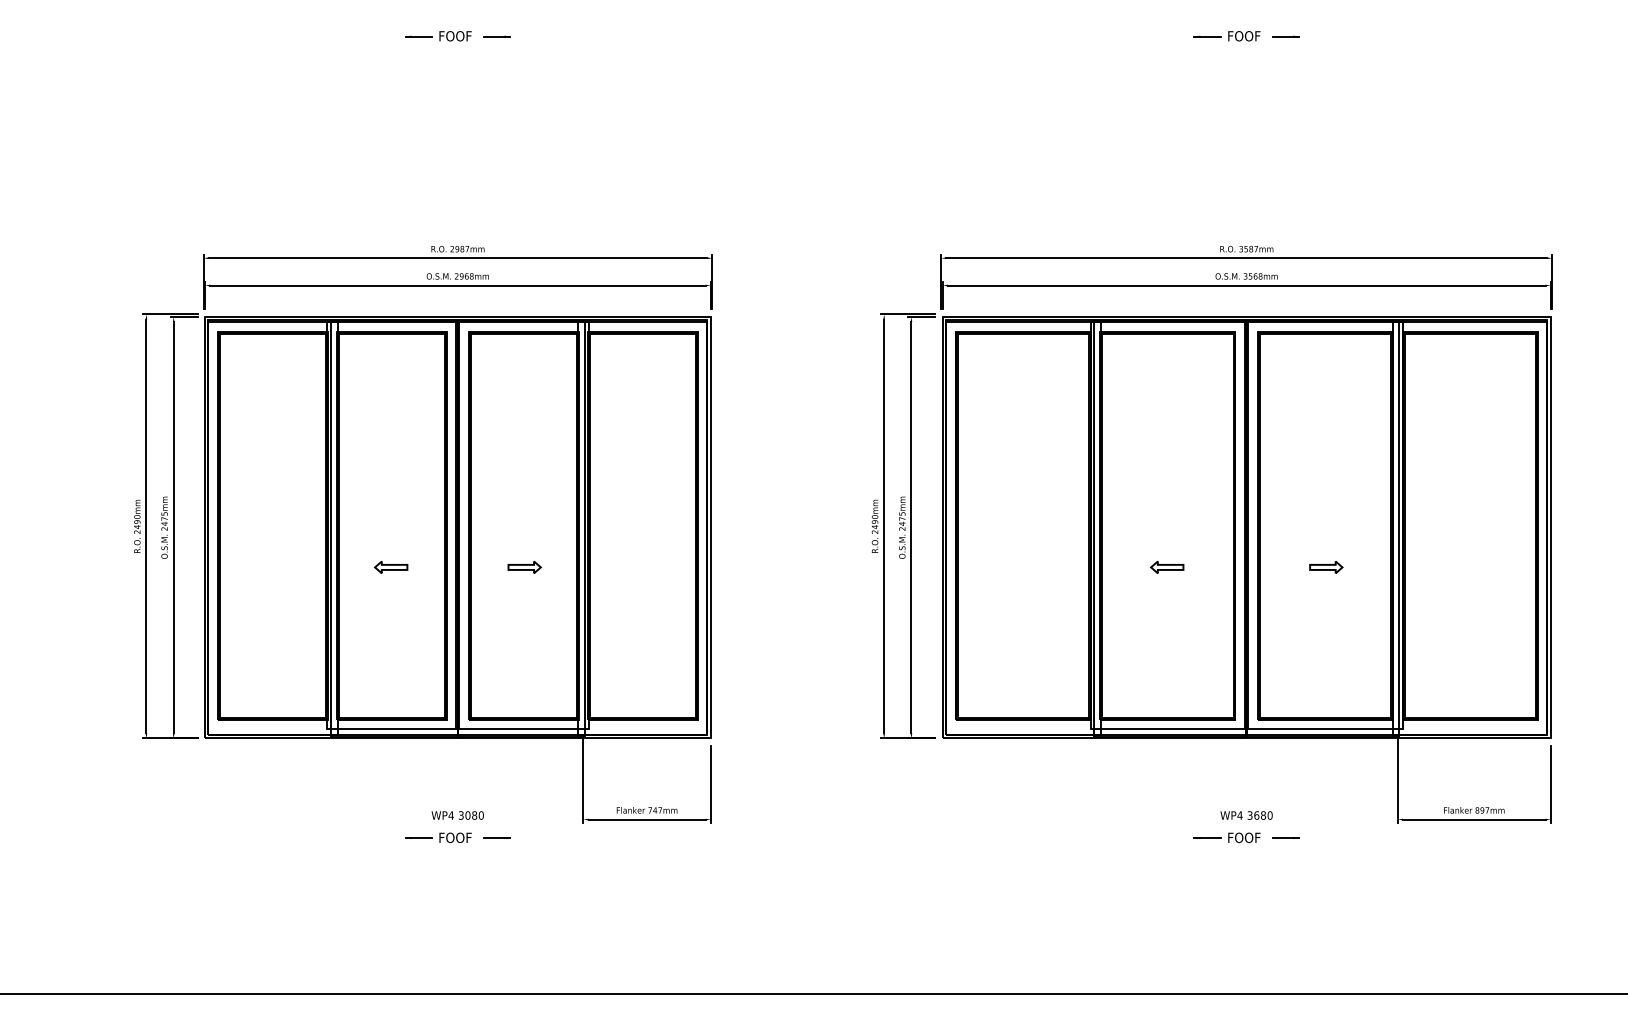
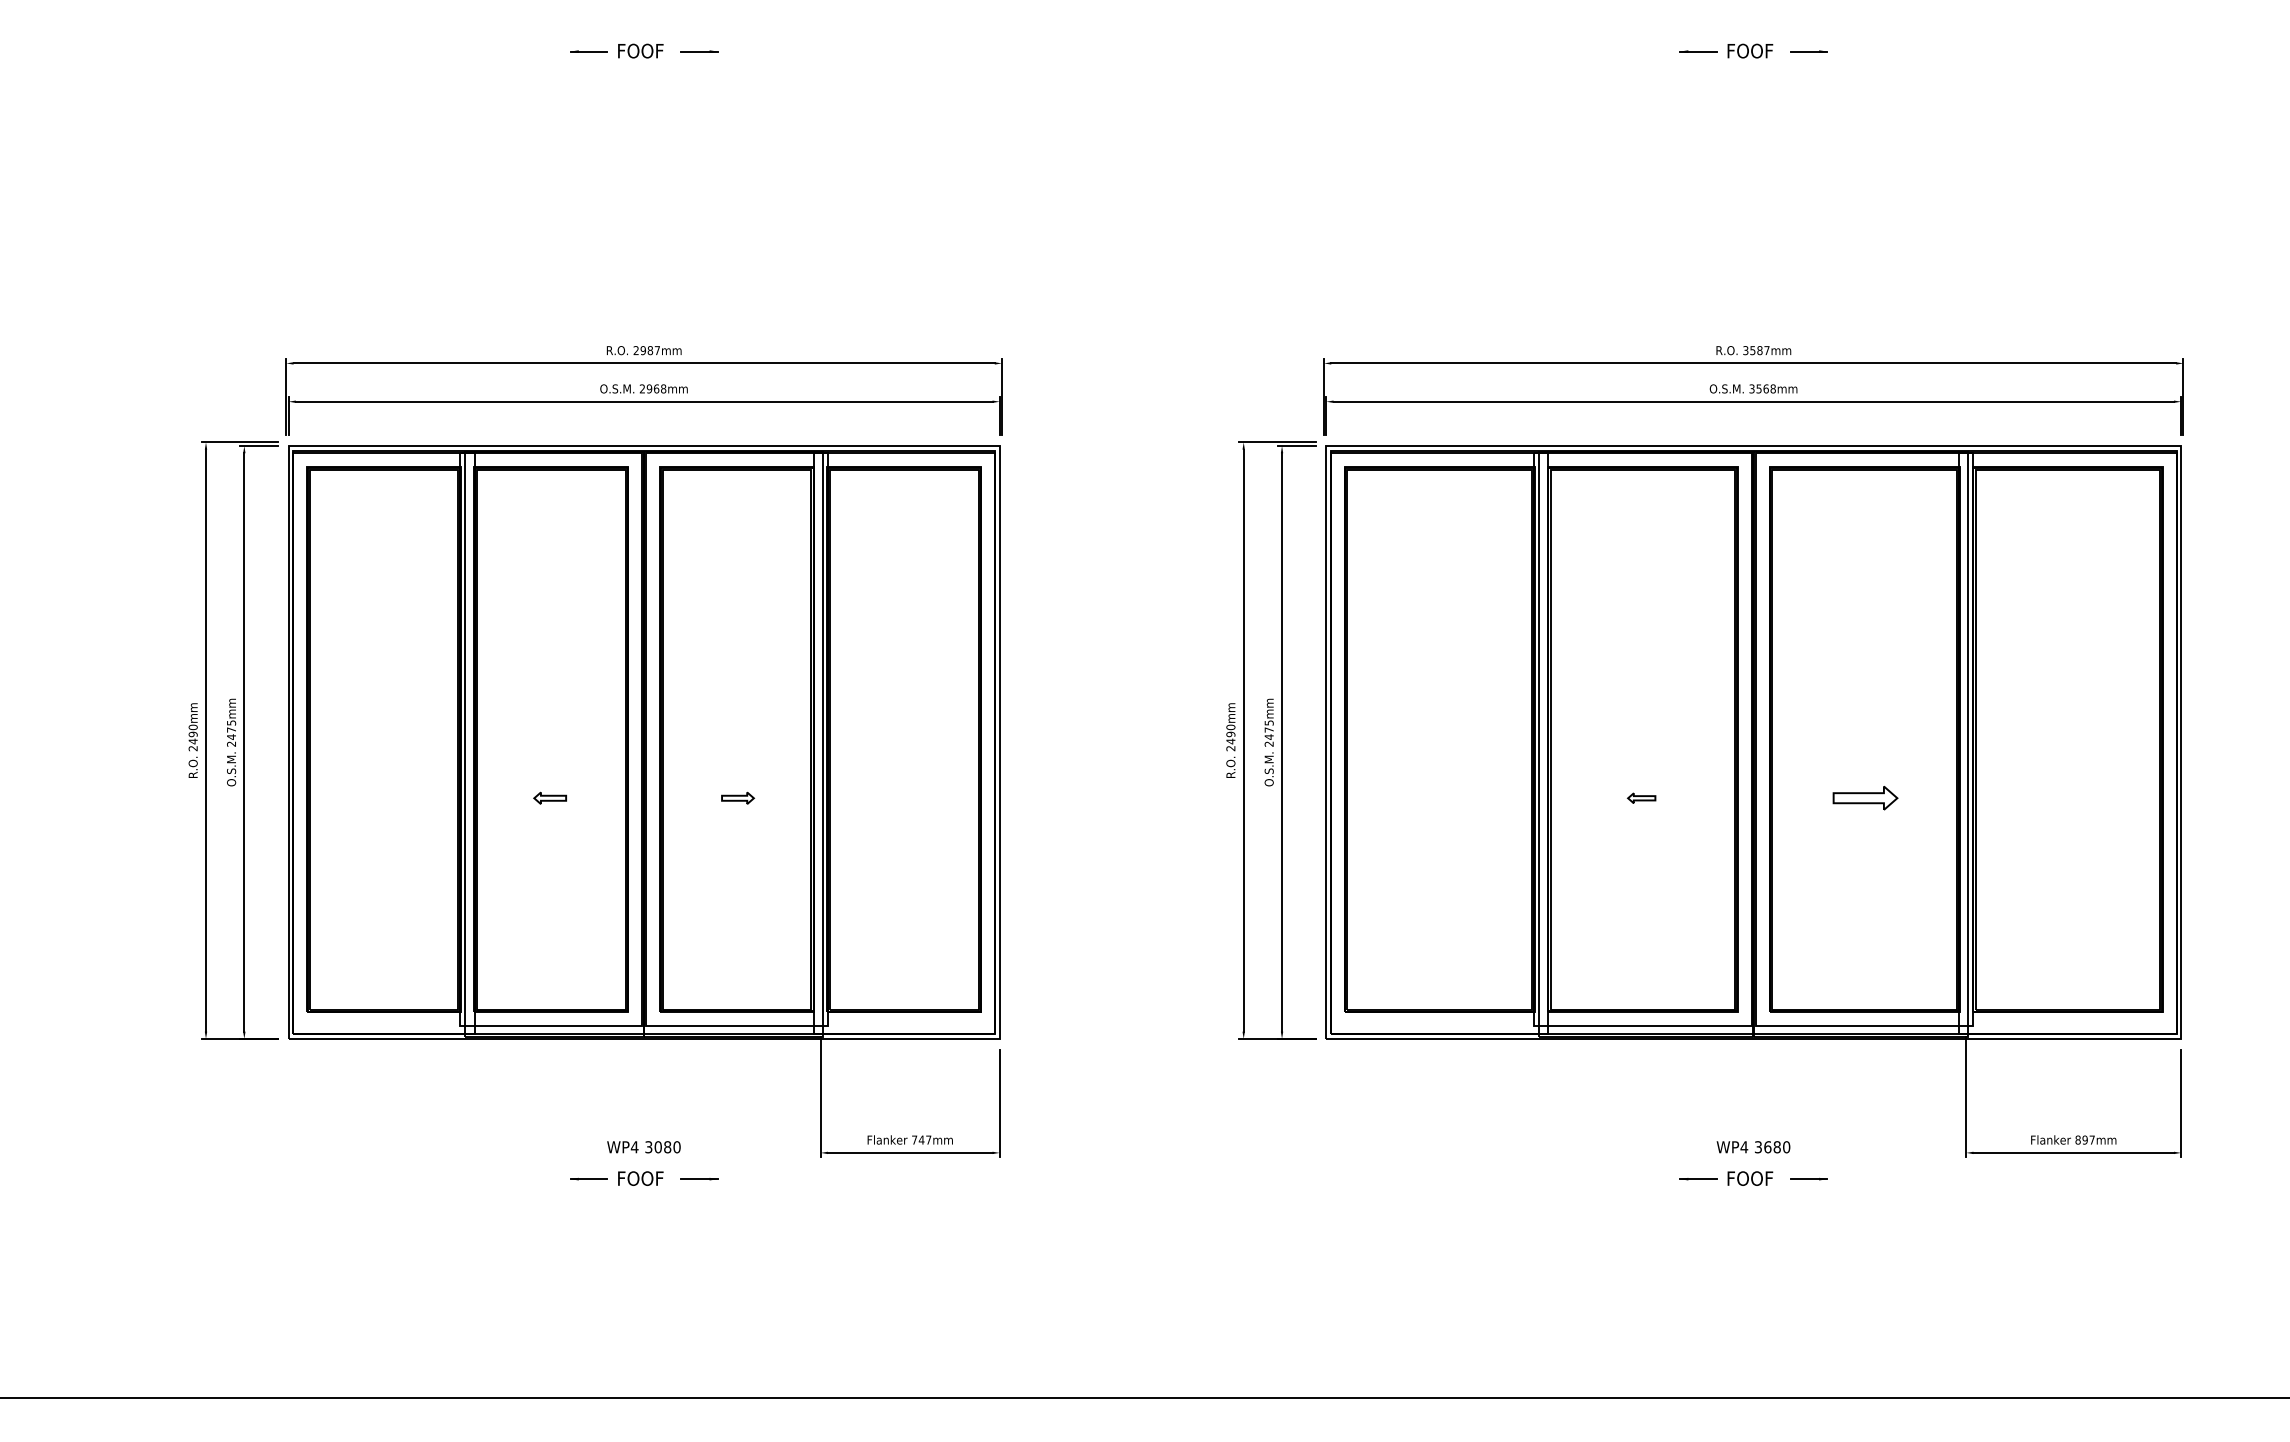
part: (390, 567) -> (549, 798), size x0.7
part: (524, 567) -> (737, 798), size x0.7
part: (1166, 567) -> (1640, 798), size x0.6
part: (1326, 567) -> (1865, 798), size x1.4

